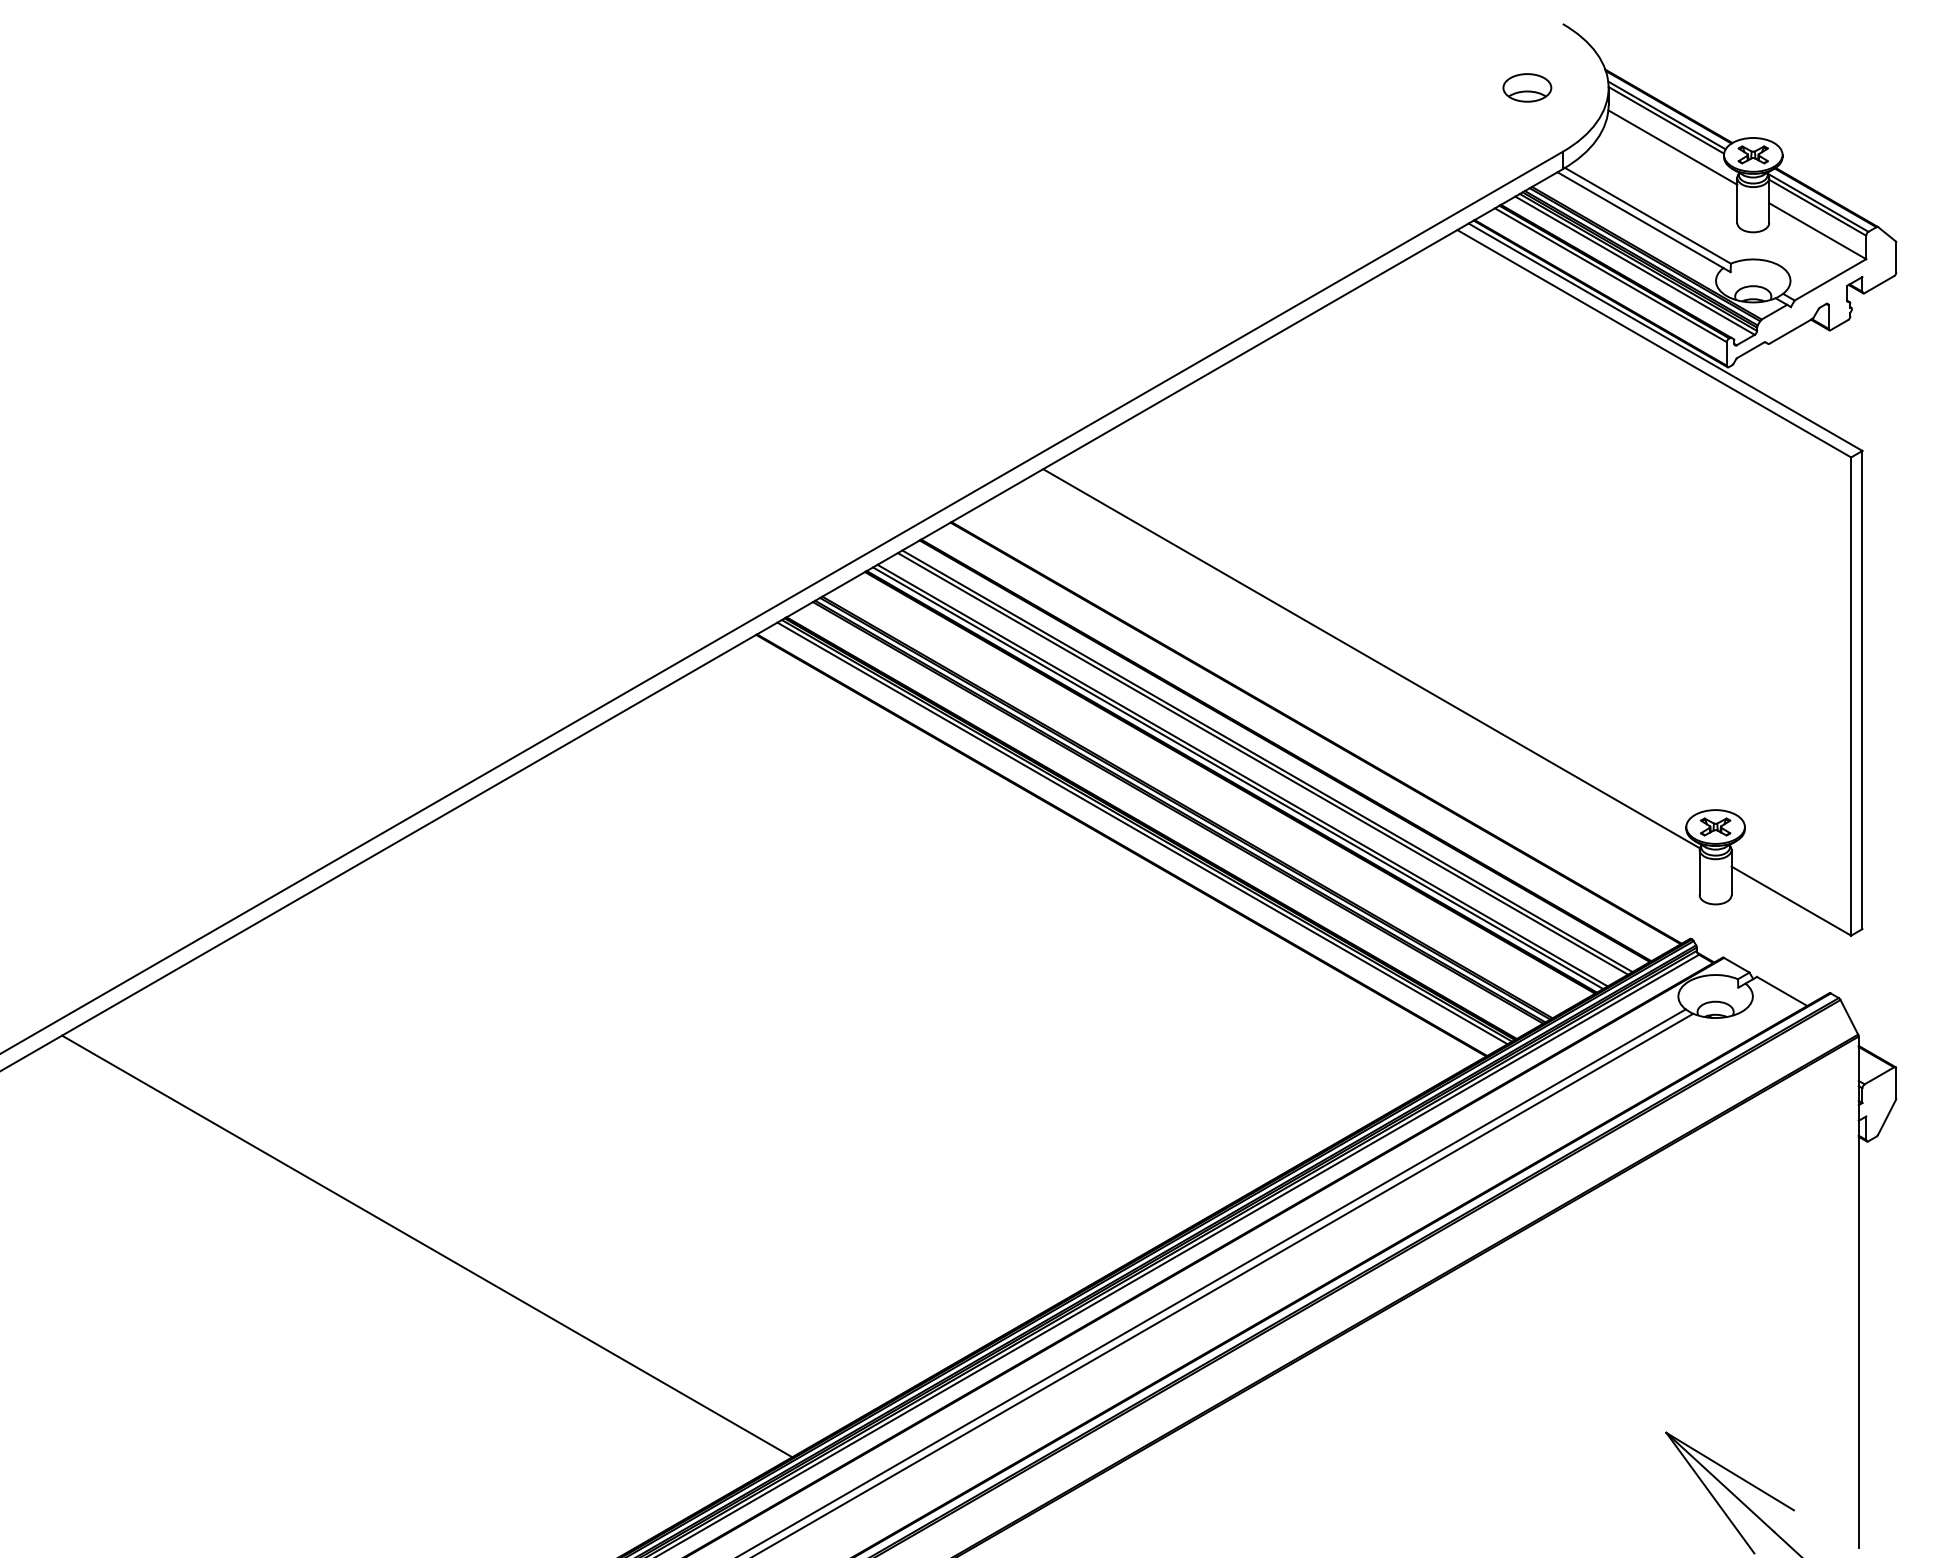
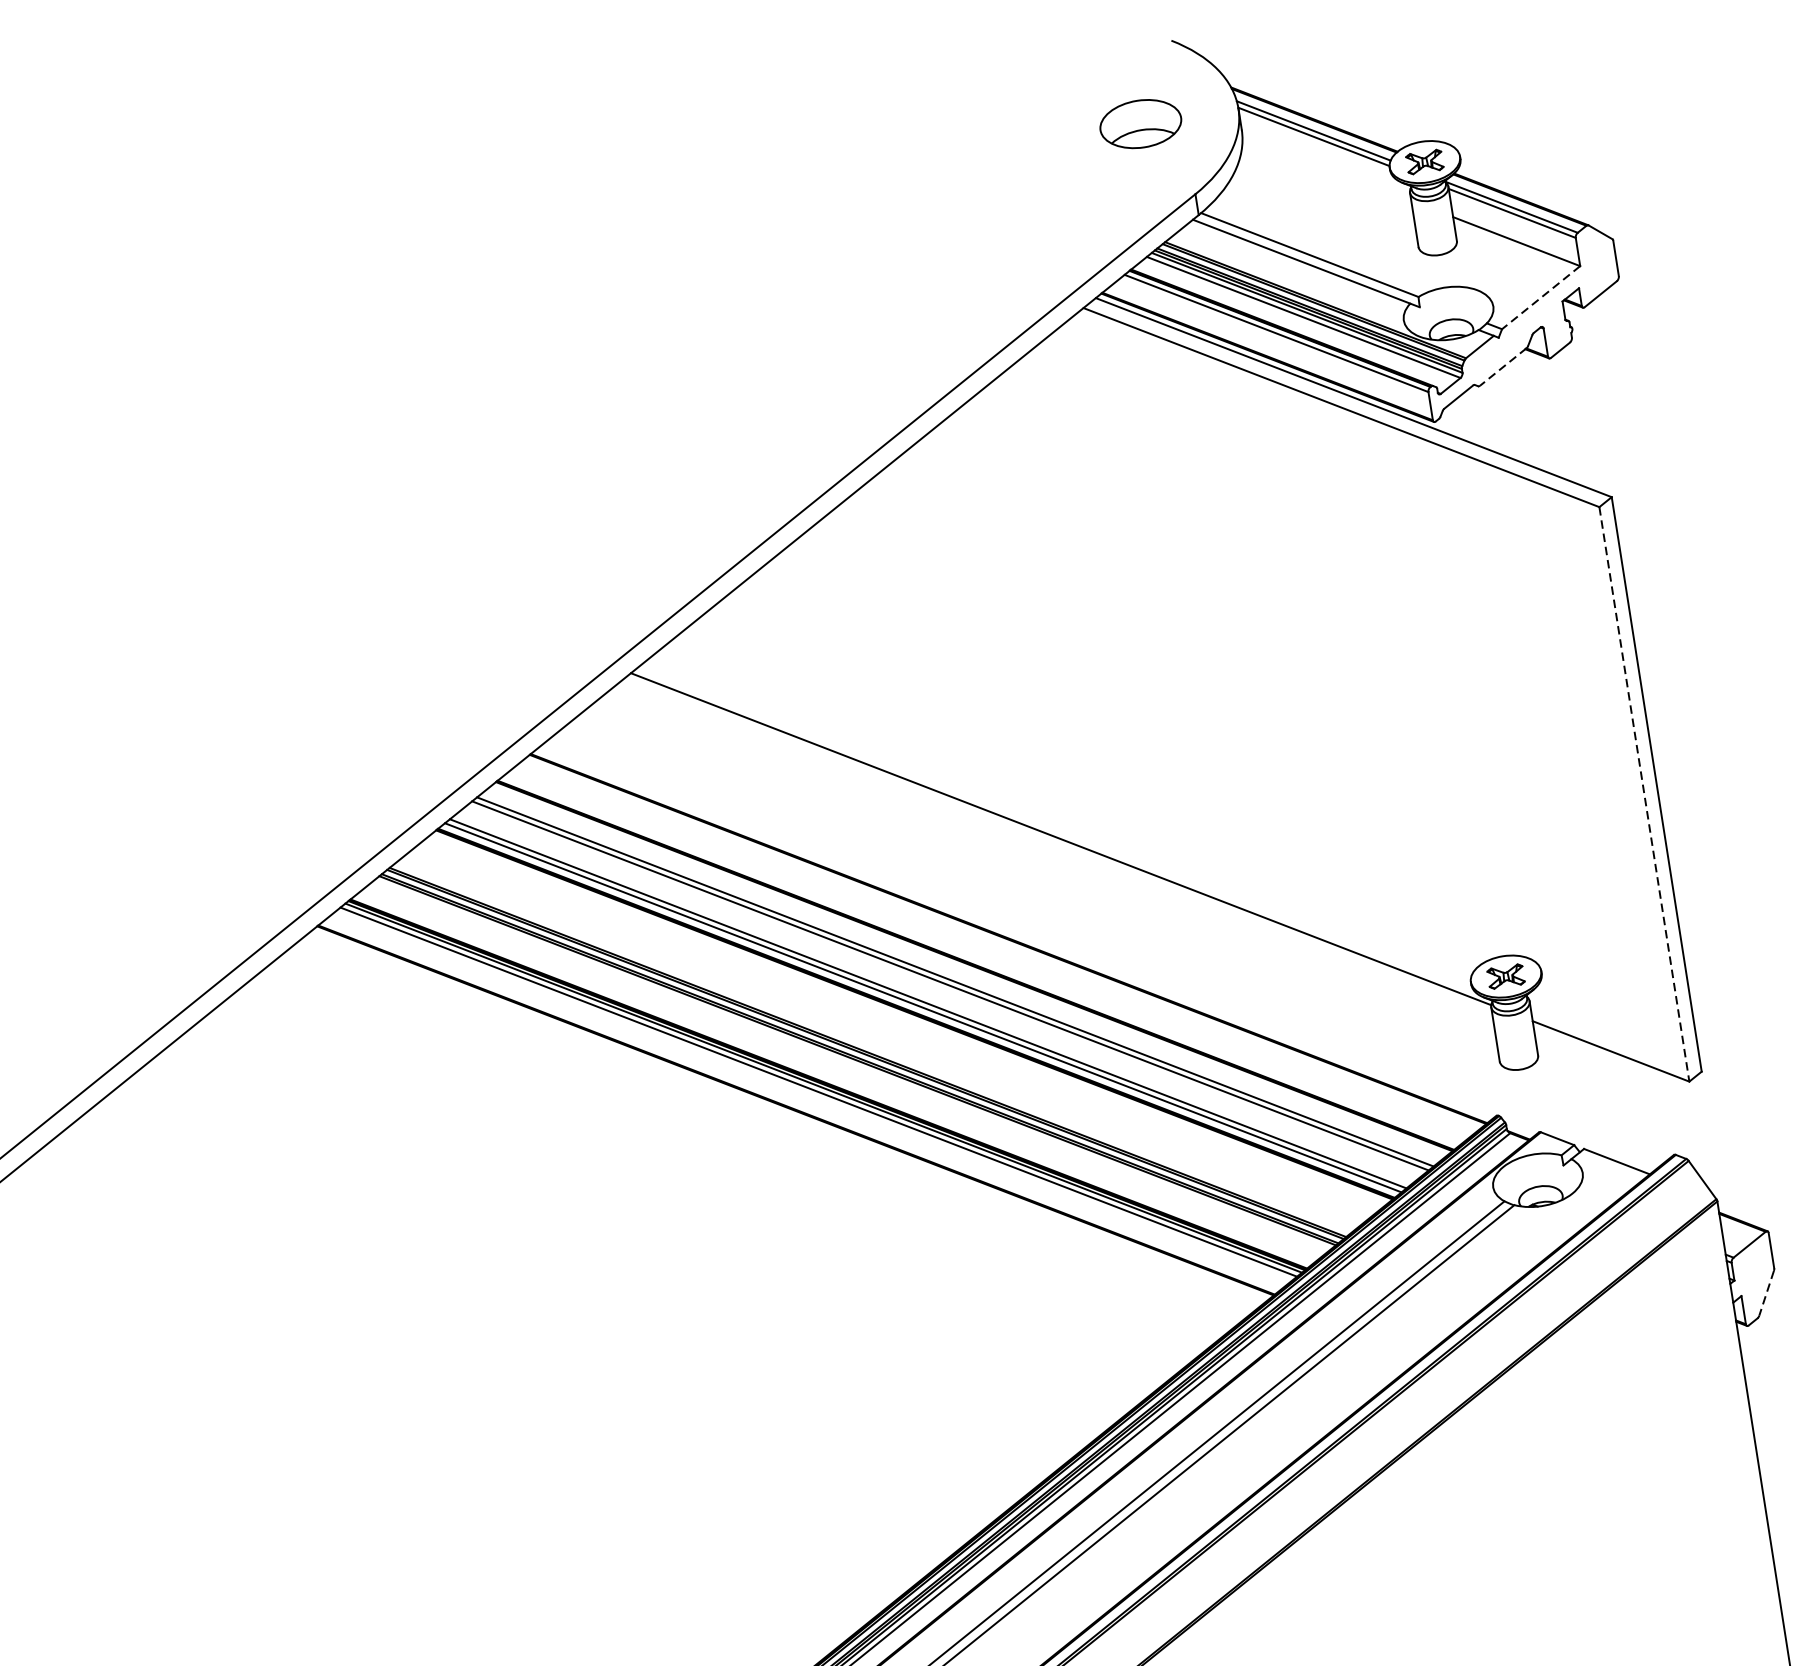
part: (1527, 87) -> (1140, 123), size x1.4
line: (1672, 147) -> (1326, 168), removed
line: (1830, 280) -> (1541, 298), solid -> dashed
line: (1790, 331) -> (1502, 367), solid -> dashed
line: (1851, 697) -> (1644, 795), solid -> dashed
line: (1886, 1117) -> (1766, 1293), solid -> dashed

